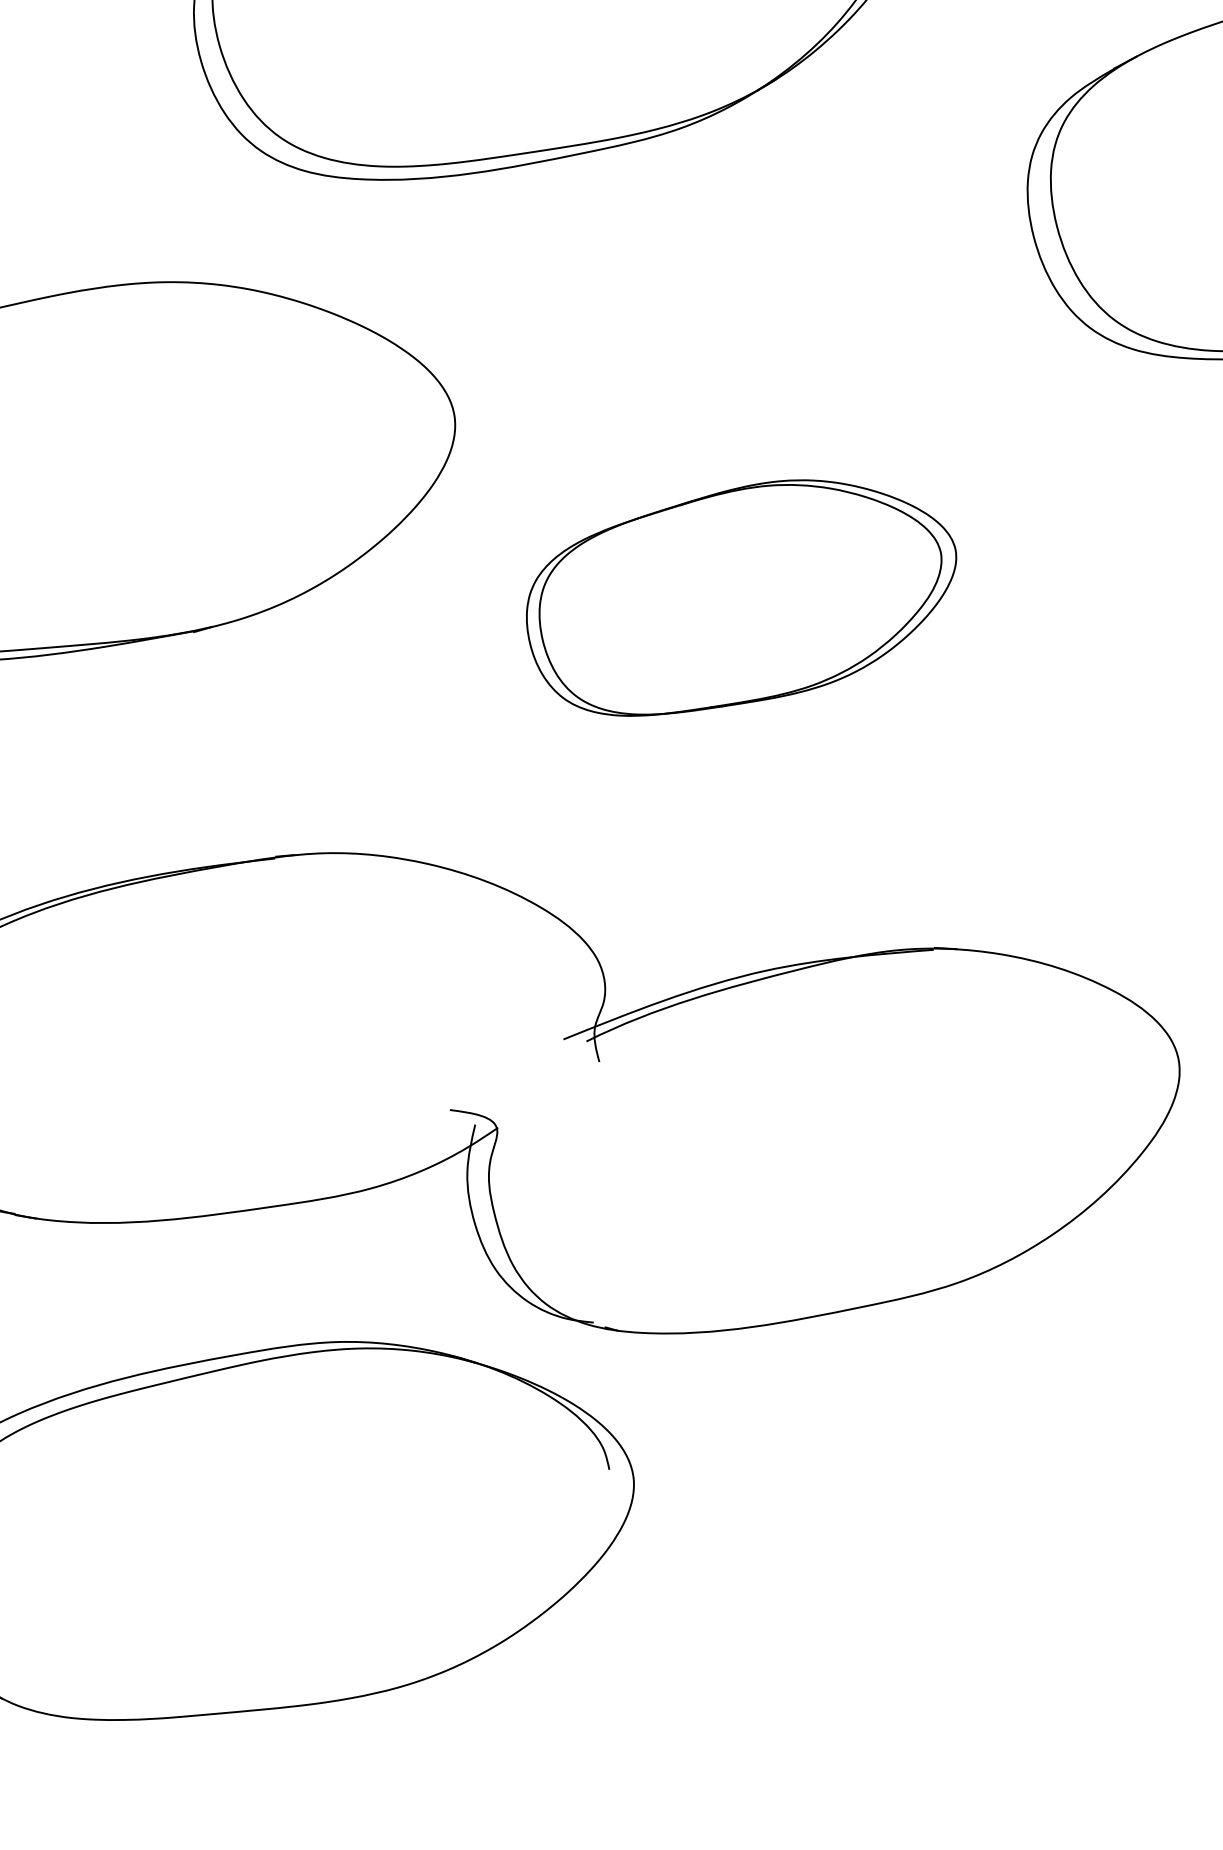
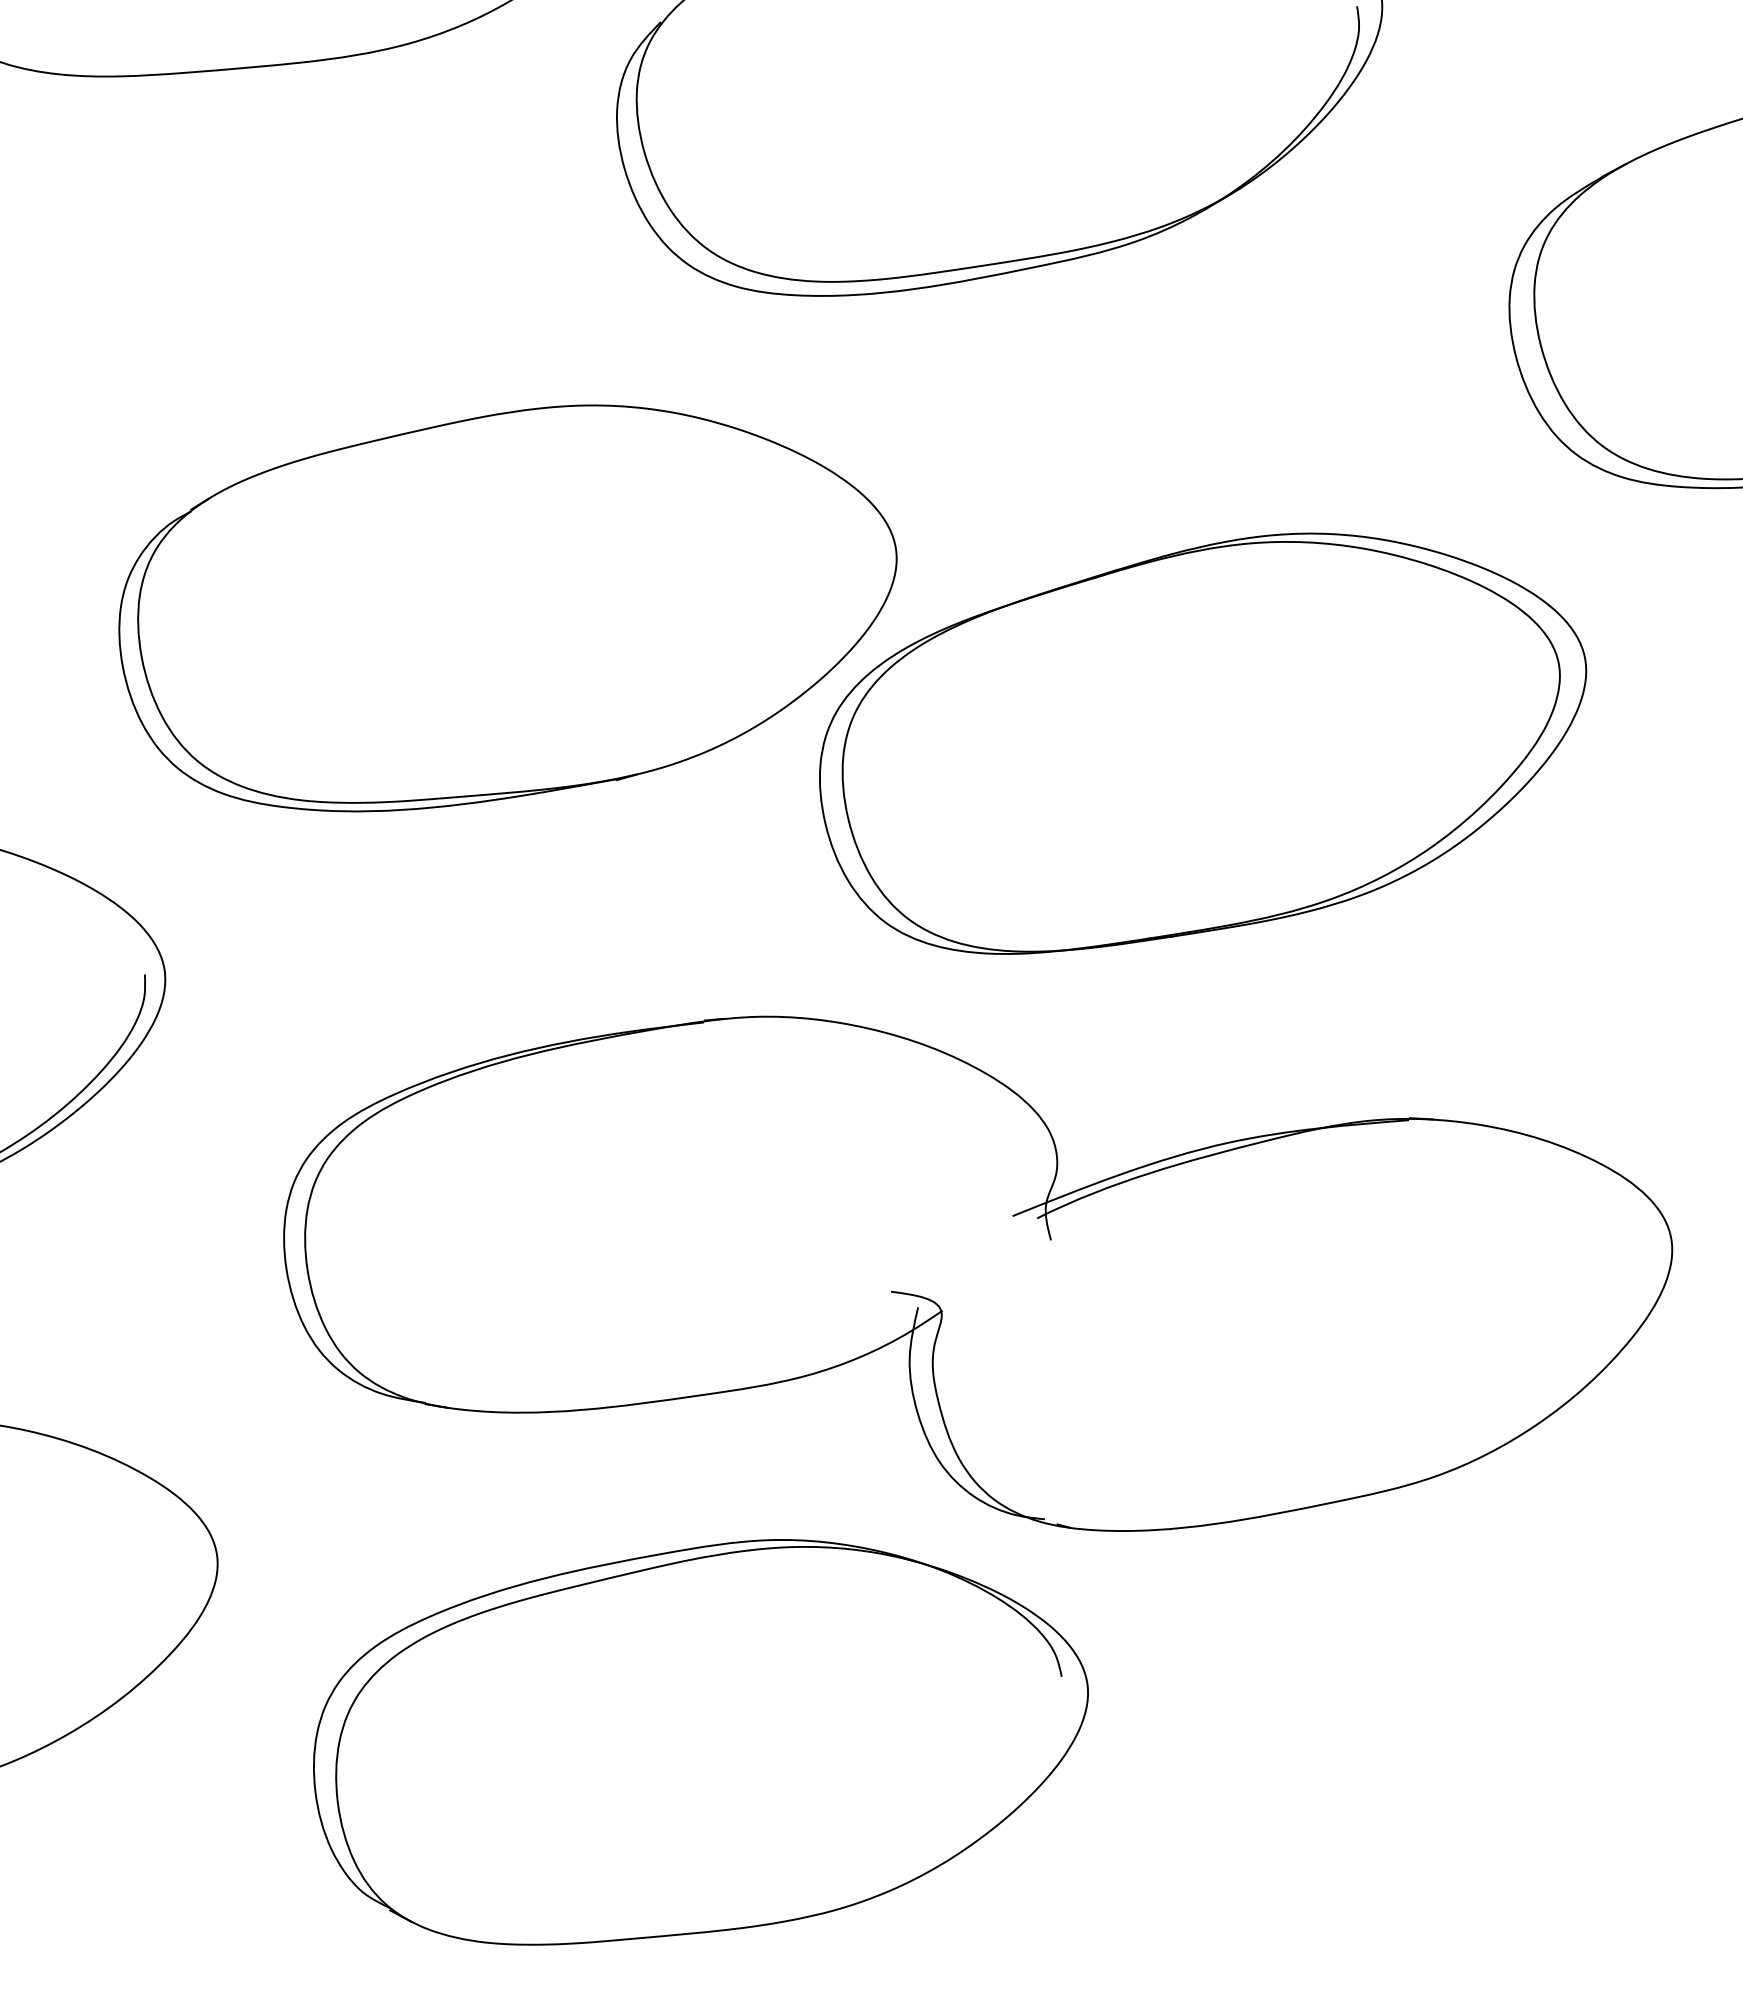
part: (741, 597) -> (1203, 743), size x1.67

